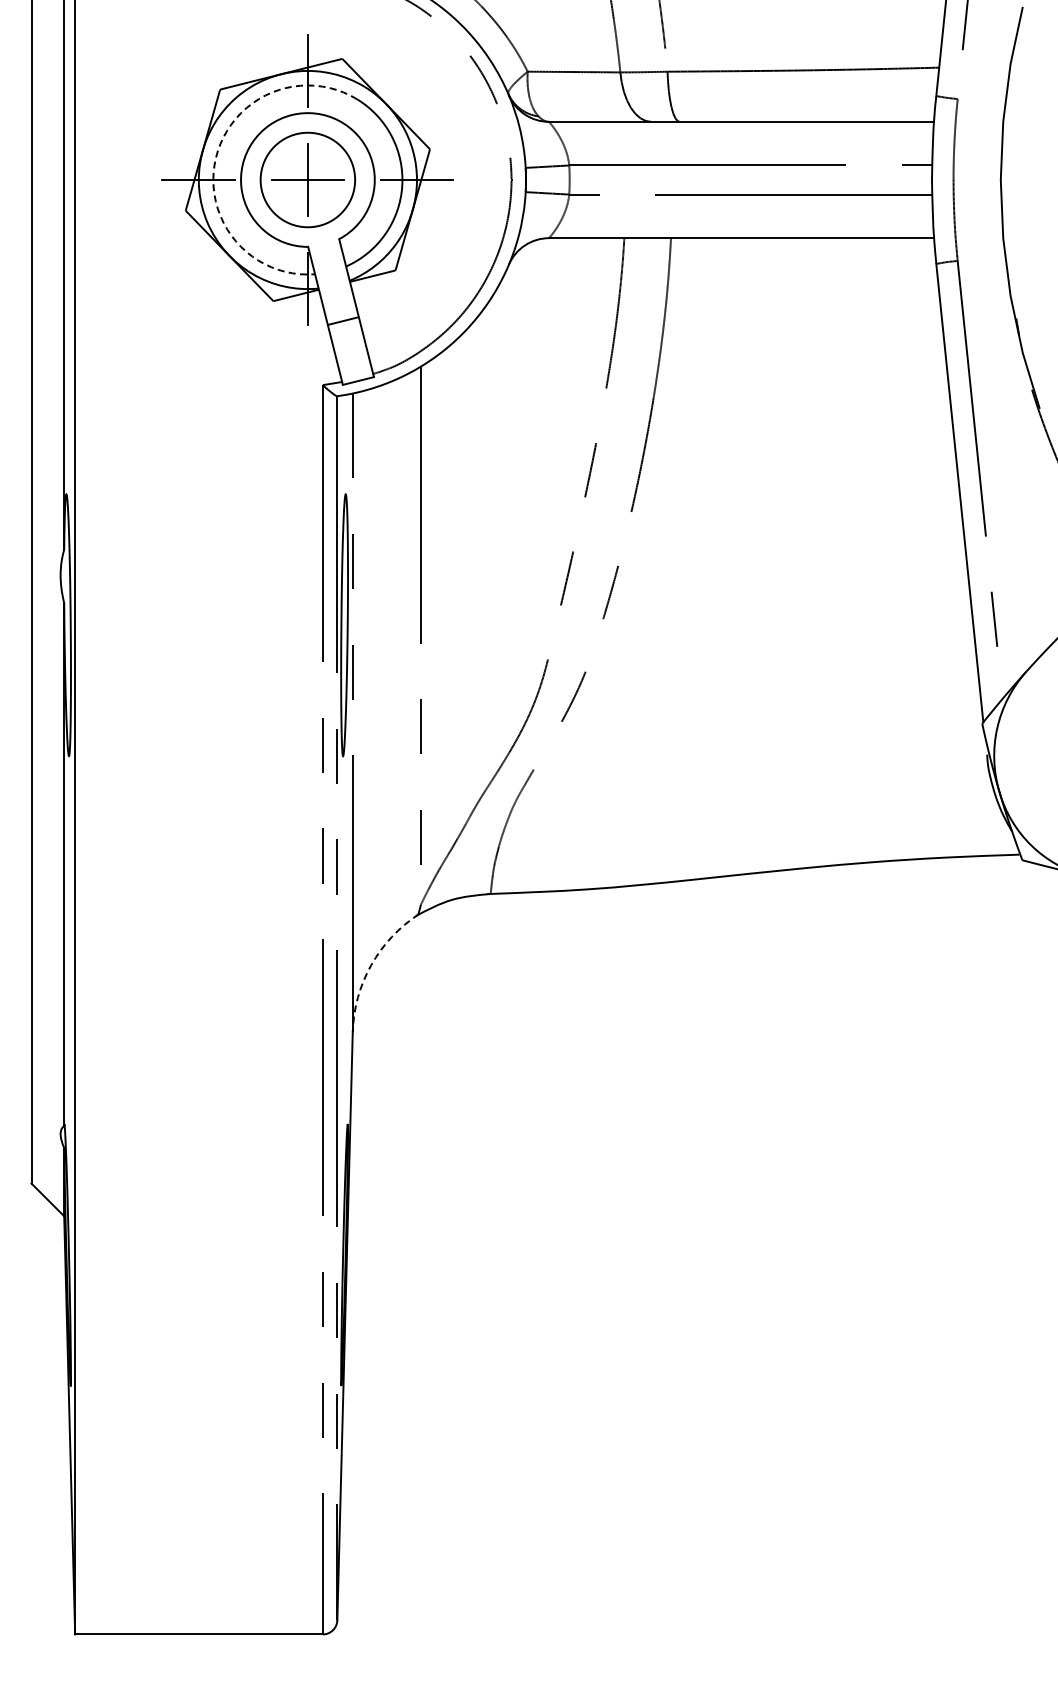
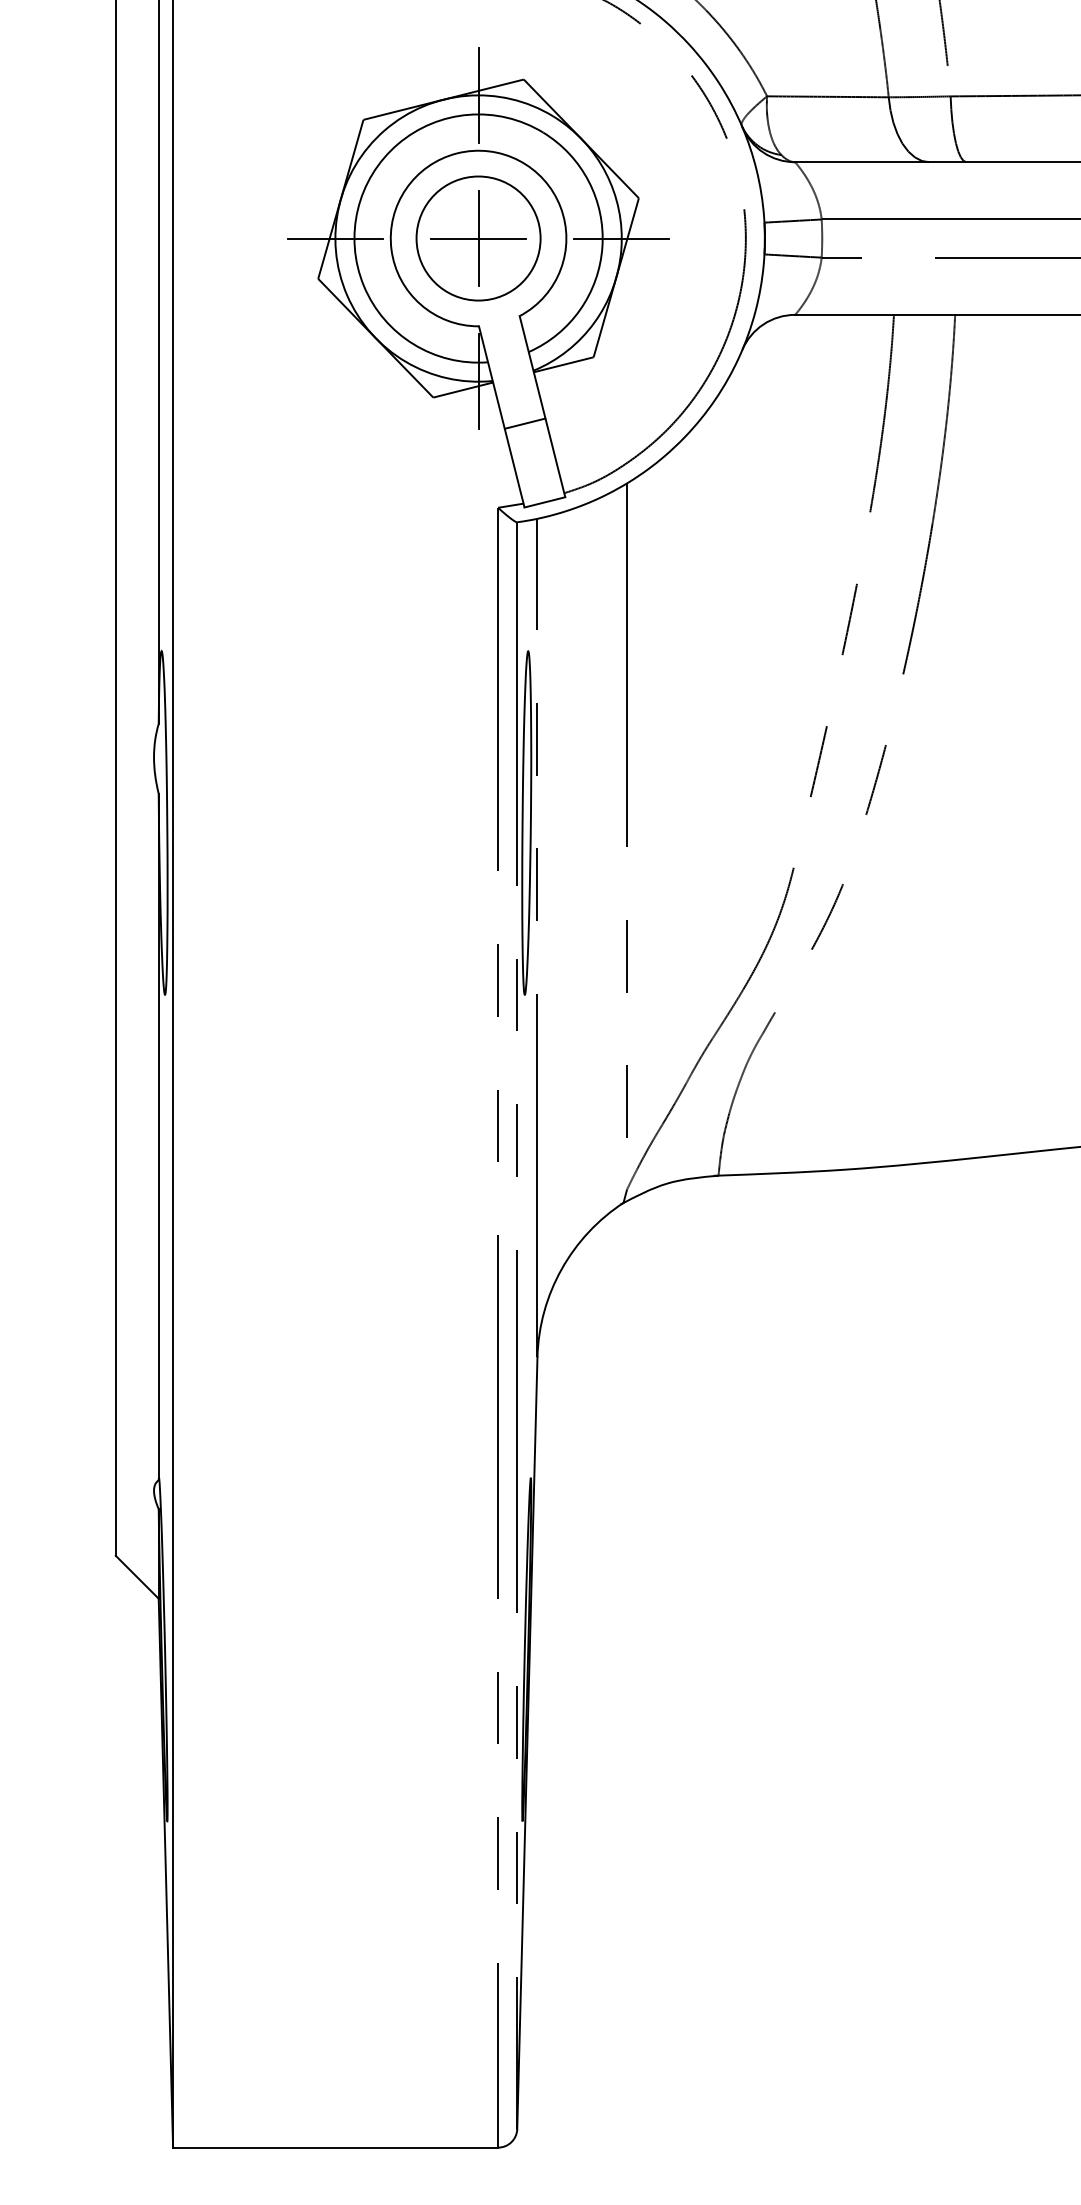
arc: (215, 157) -> (357, 208), dashed -> solid
arc: (371, 965) -> (562, 1269), dashed -> solid

